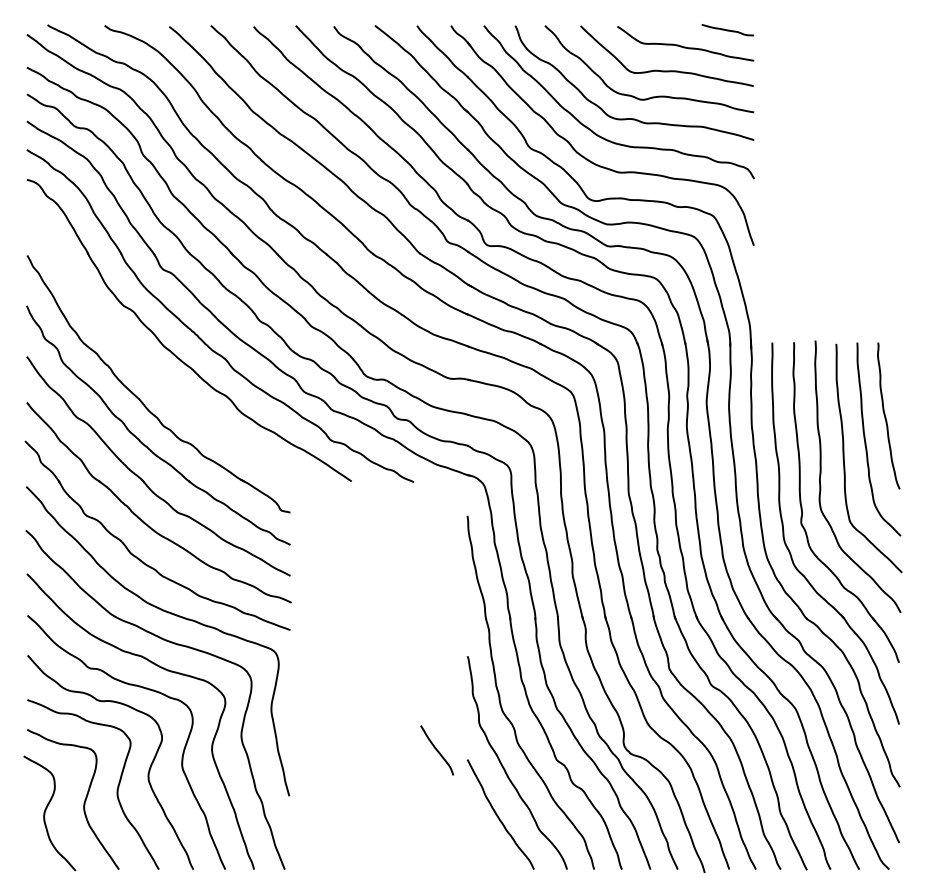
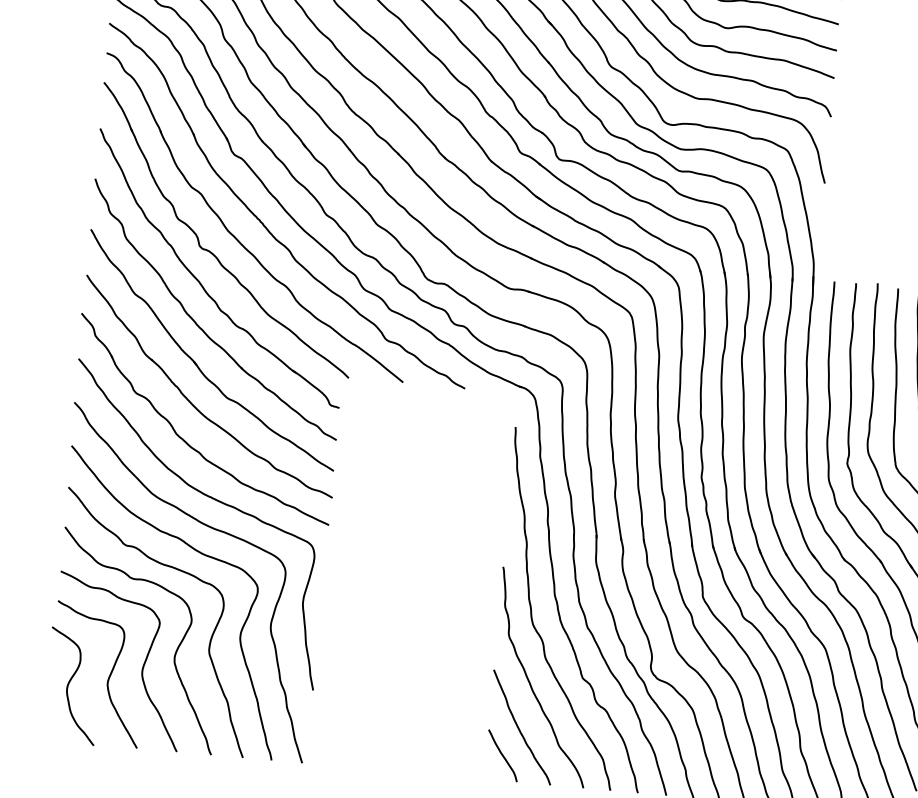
part: (149, 368) -> (211, 252), added
curve: (437, 750) -> (503, 755), moved

